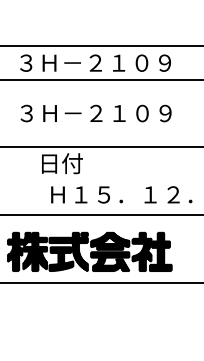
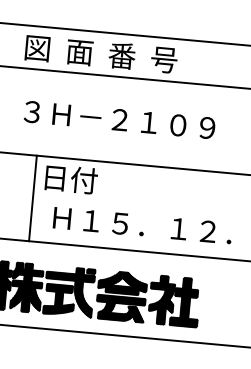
text: (93, 62) -> (122, 55), ３Ｈ－２１０９ -> 図  面  番  号
line: (33, 181) -> (32, 198), added

